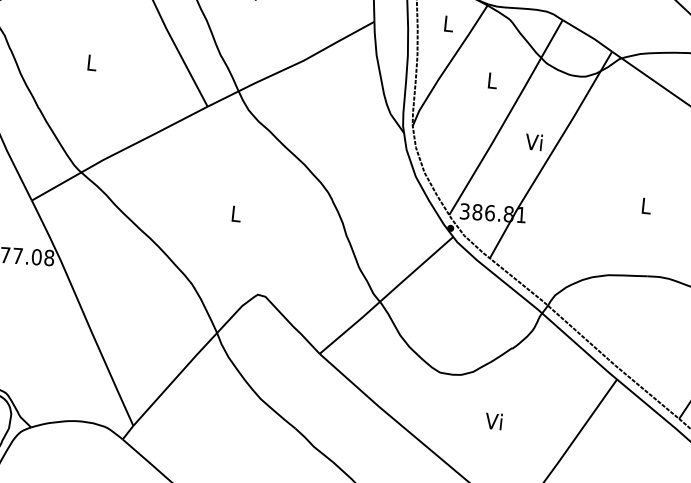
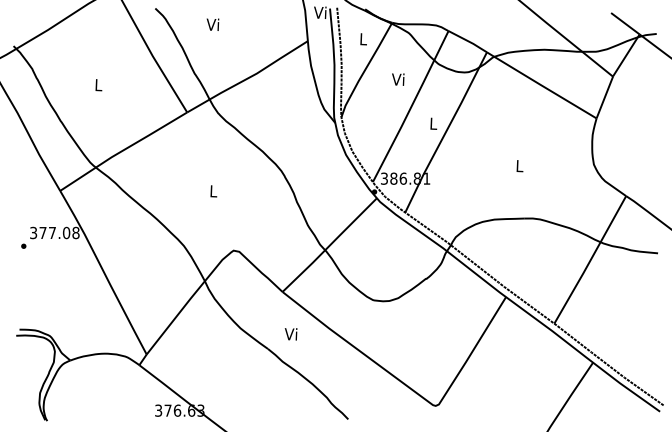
text: (491, 80) -> (398, 79), L -> Vi
text: (533, 141) -> (432, 123), Vi -> L
text: (493, 421) -> (290, 334), moved

